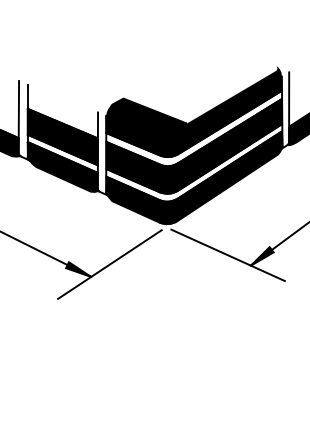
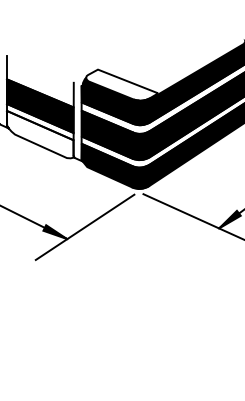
fill: (148, 114) -> (121, 84), removed
fill: (62, 166) -> (40, 134), removed

